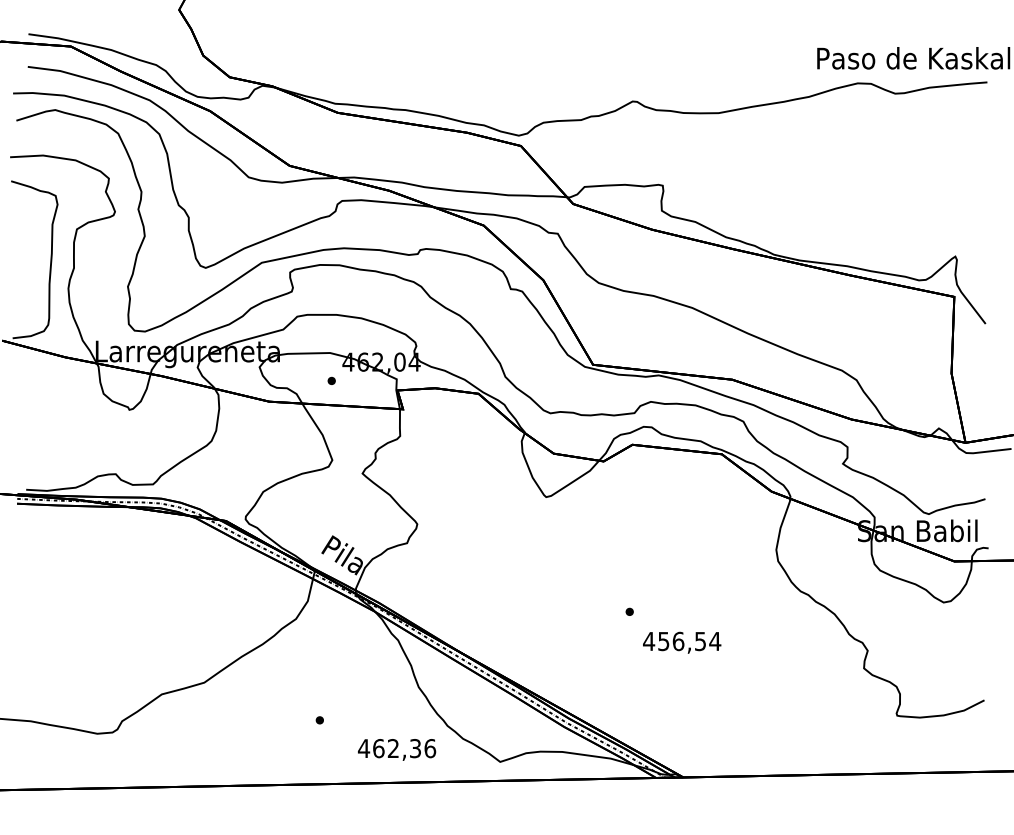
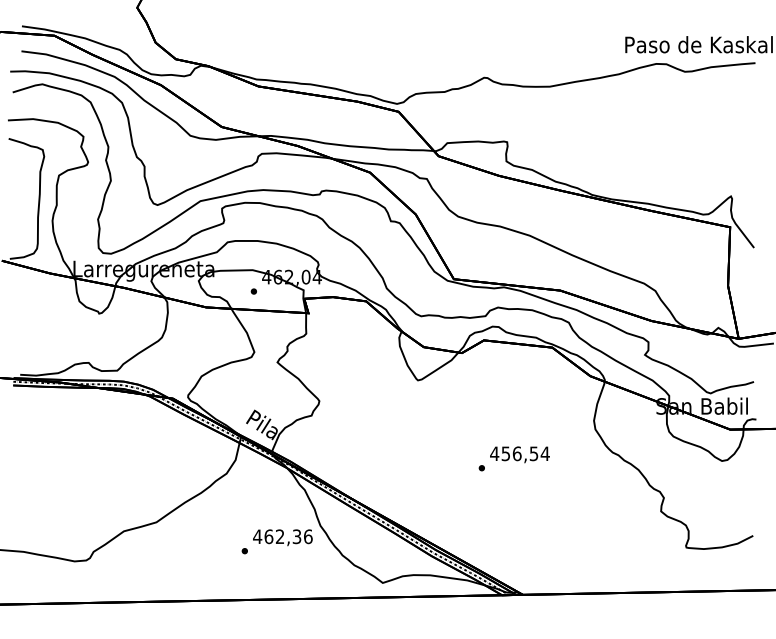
text: (681, 642) -> (519, 454), moved
text: (396, 749) -> (282, 537), moved

